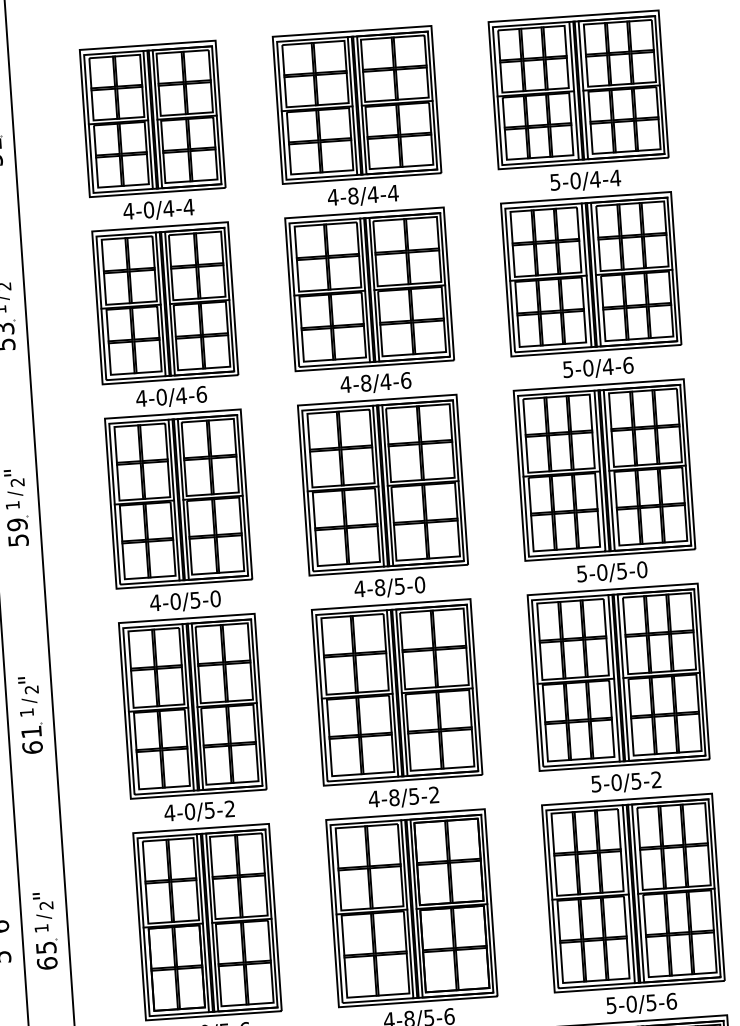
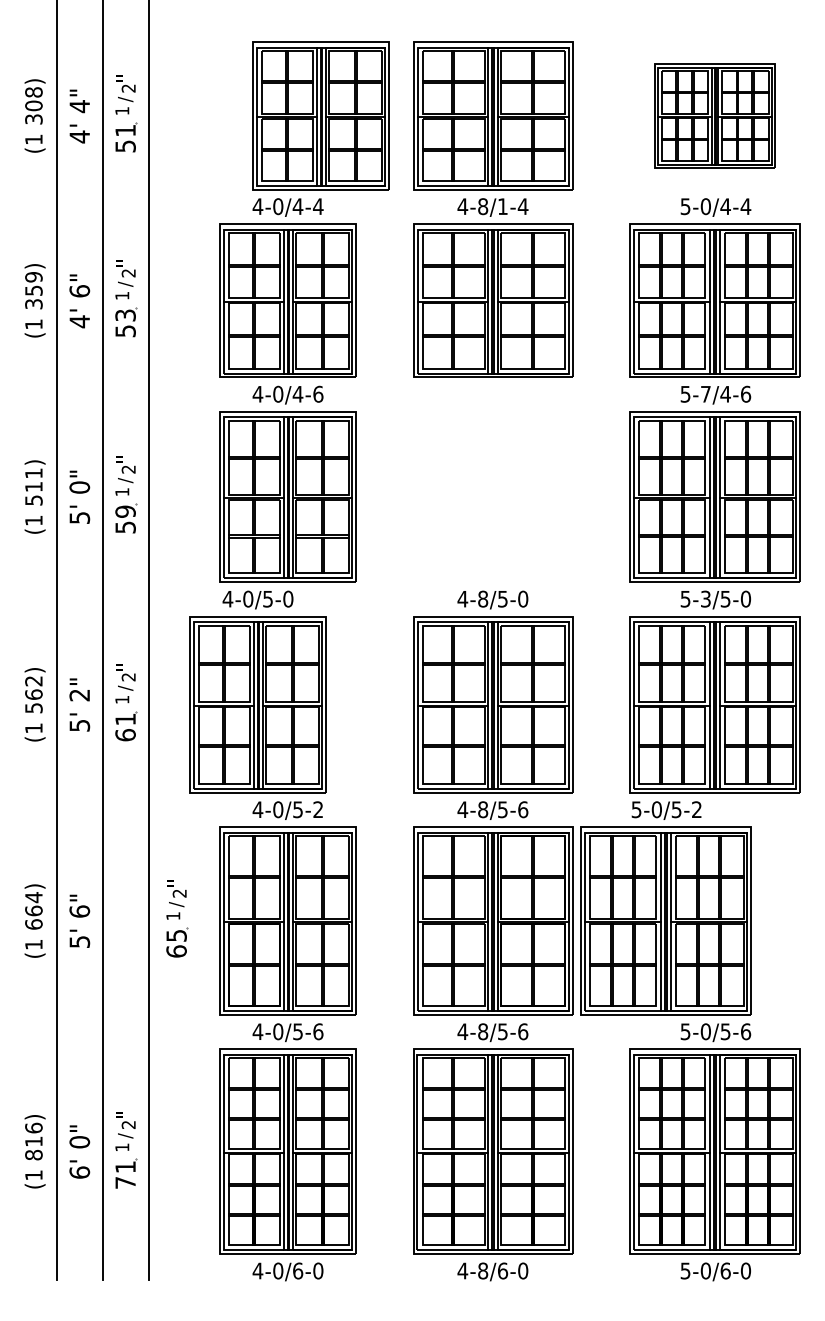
part: (577, 89) -> (714, 115), size x0.7
part: (151, 118) -> (320, 115), moved
text: (372, 194) -> (502, 206), 4-8/4-4 -> 4-8/1-4
text: (587, 367) -> (705, 393), 5-0/4-6 -> 5-7/4-6
part: (382, 471) -> (493, 483), removed
text: (601, 571) -> (705, 598), 5-0/5-0 -> 5-3/5-0
part: (191, 693) -> (257, 691), moved
text: (434, 794) -> (523, 809), 4-8/5-2 -> 4-8/5-6
part: (631, 880) -> (665, 908), moved
part: (45, 930) -> (177, 918), moved

